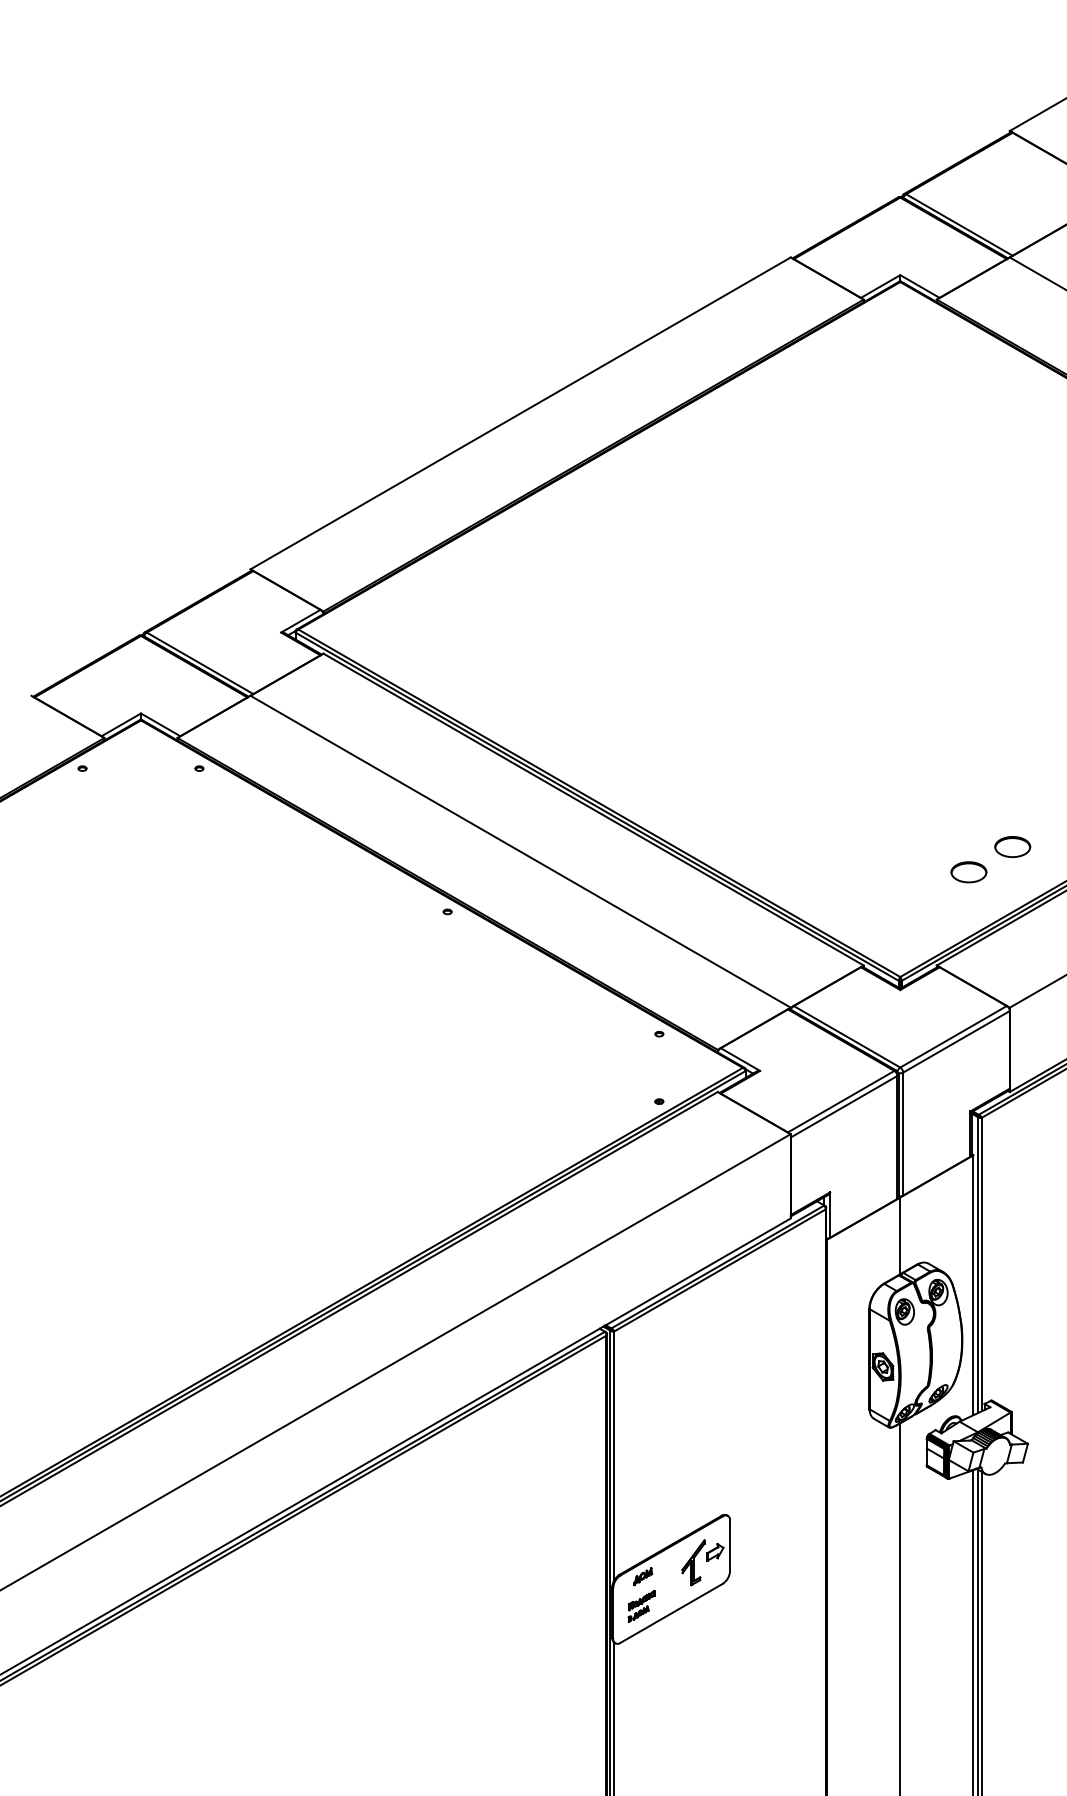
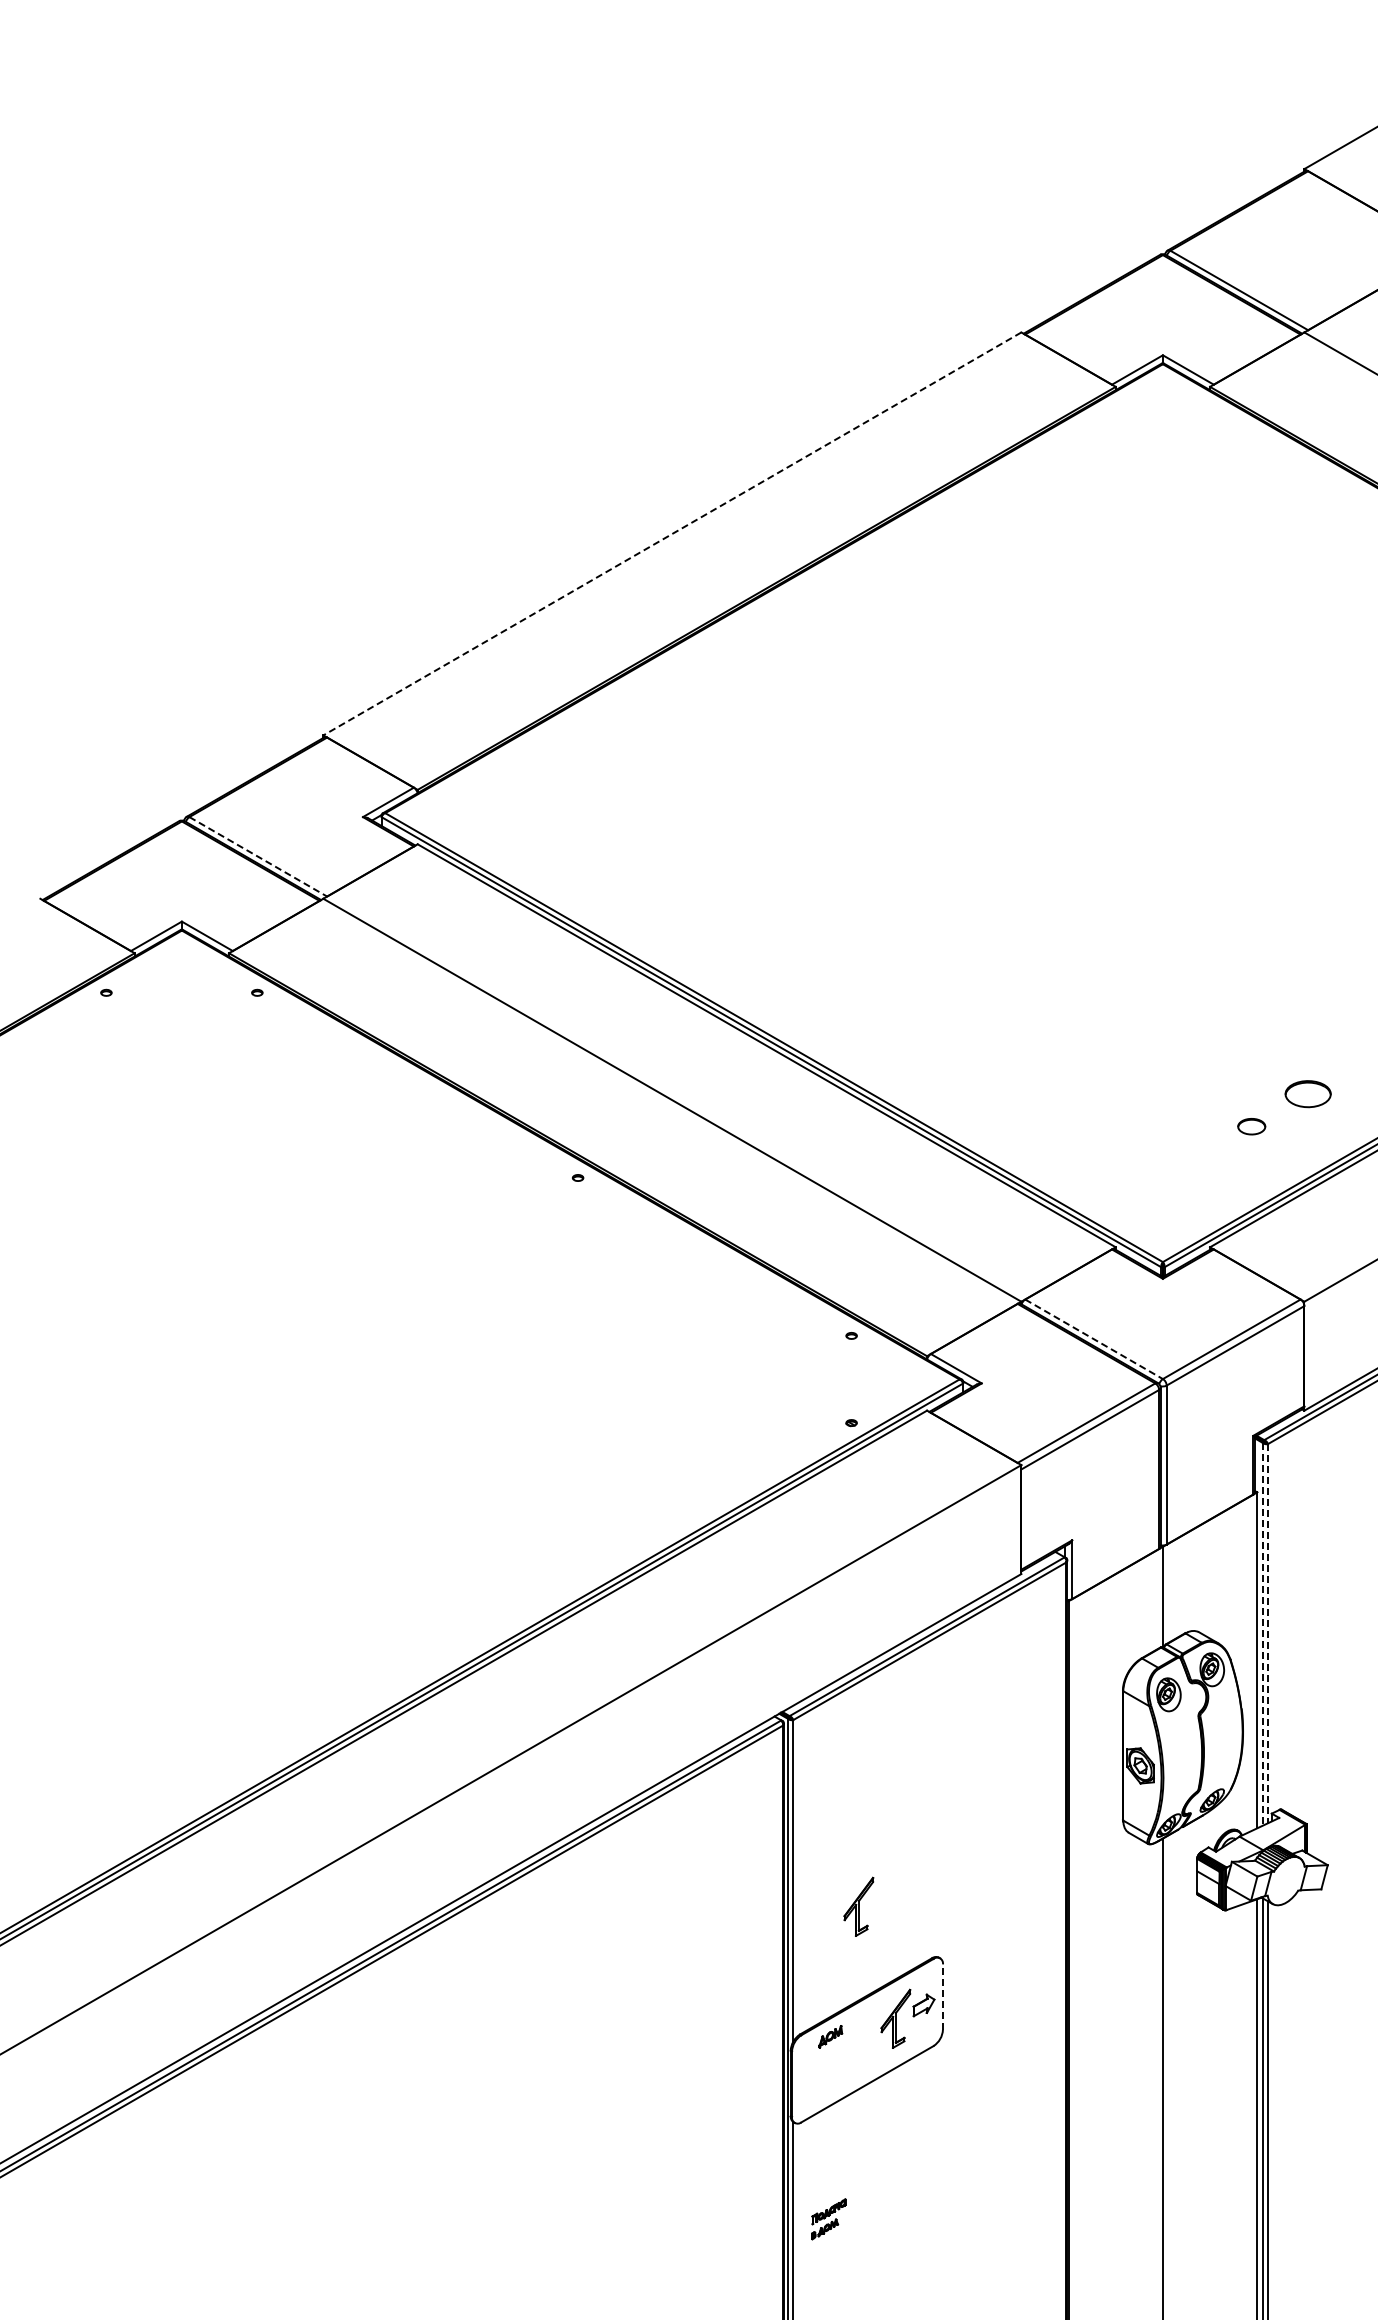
line: (520, 413) -> (672, 533), solid -> dashed
line: (200, 663) -> (258, 856), solid -> dashed
part: (968, 872) -> (1251, 1126), size x0.6
line: (847, 1036) -> (1094, 1339), solid -> dashed
line: (982, 1264) -> (1268, 1633), solid -> dashed
line: (977, 1265) -> (1262, 1634), solid -> dashed
part: (664, 1475) -> (858, 1906), added
line: (729, 1546) -> (942, 1997), solid -> dashed
part: (641, 1606) -> (828, 2219), moved

